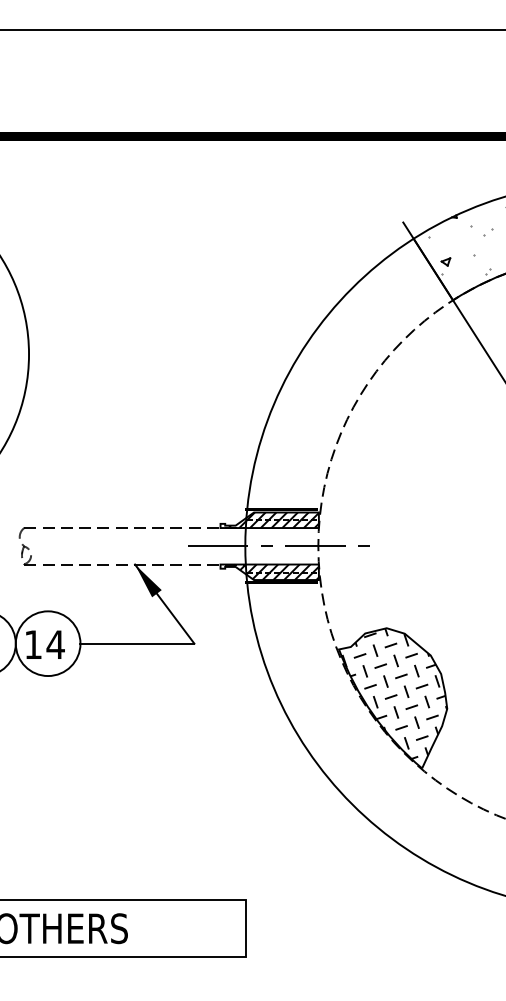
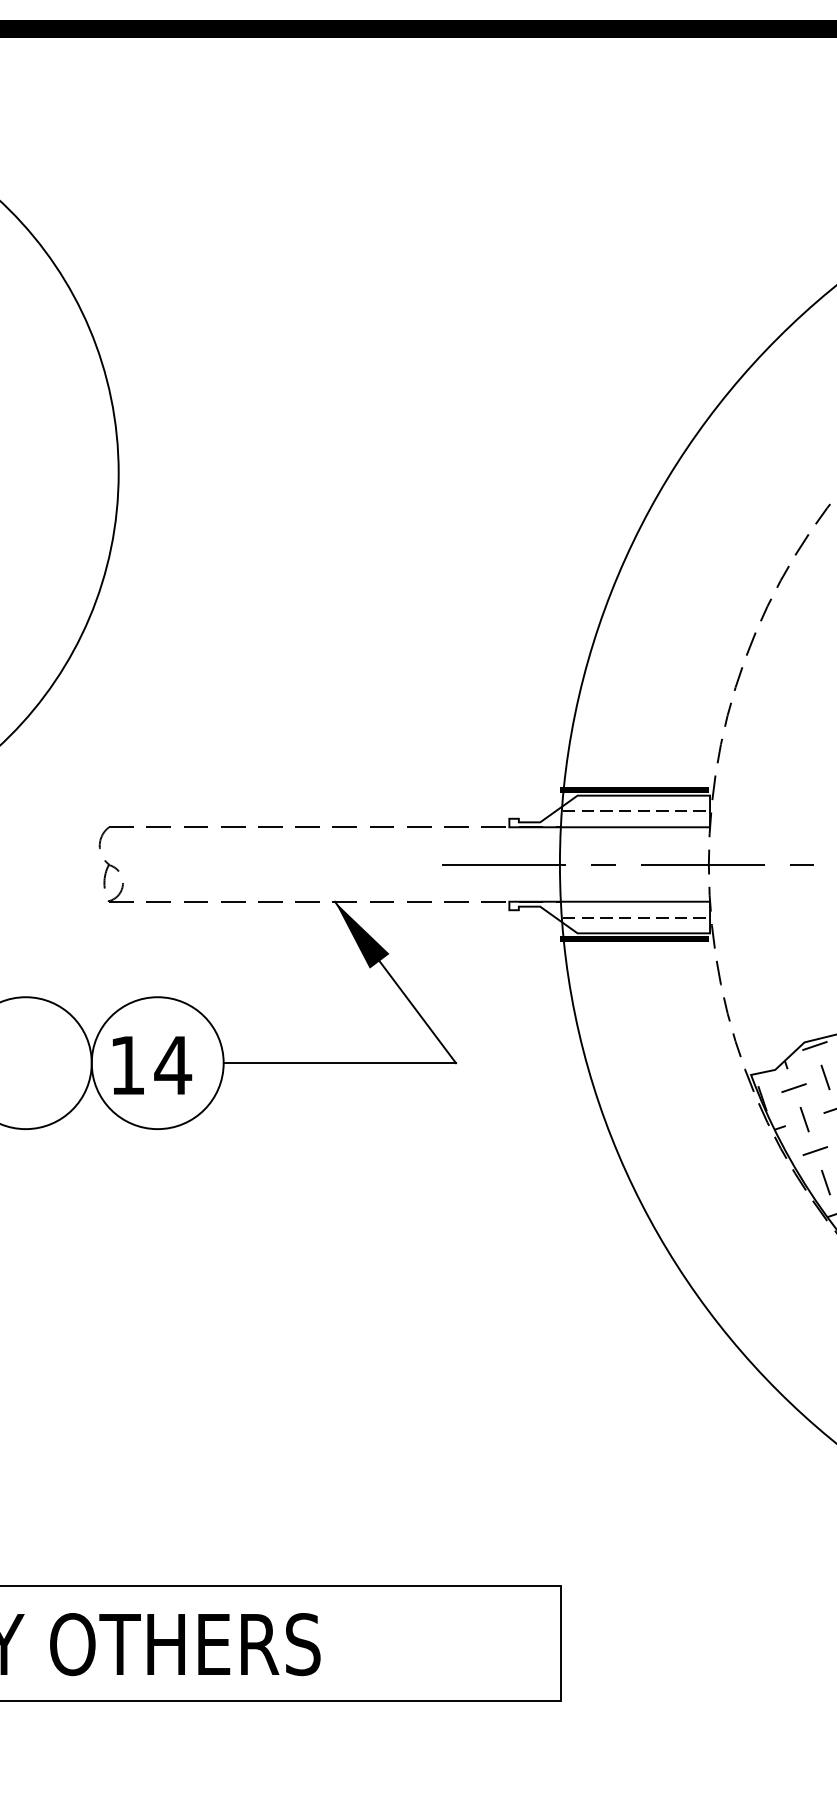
hatch: (273, 520) -> (617, 811), removed
hatch: (275, 572) -> (621, 917), removed

